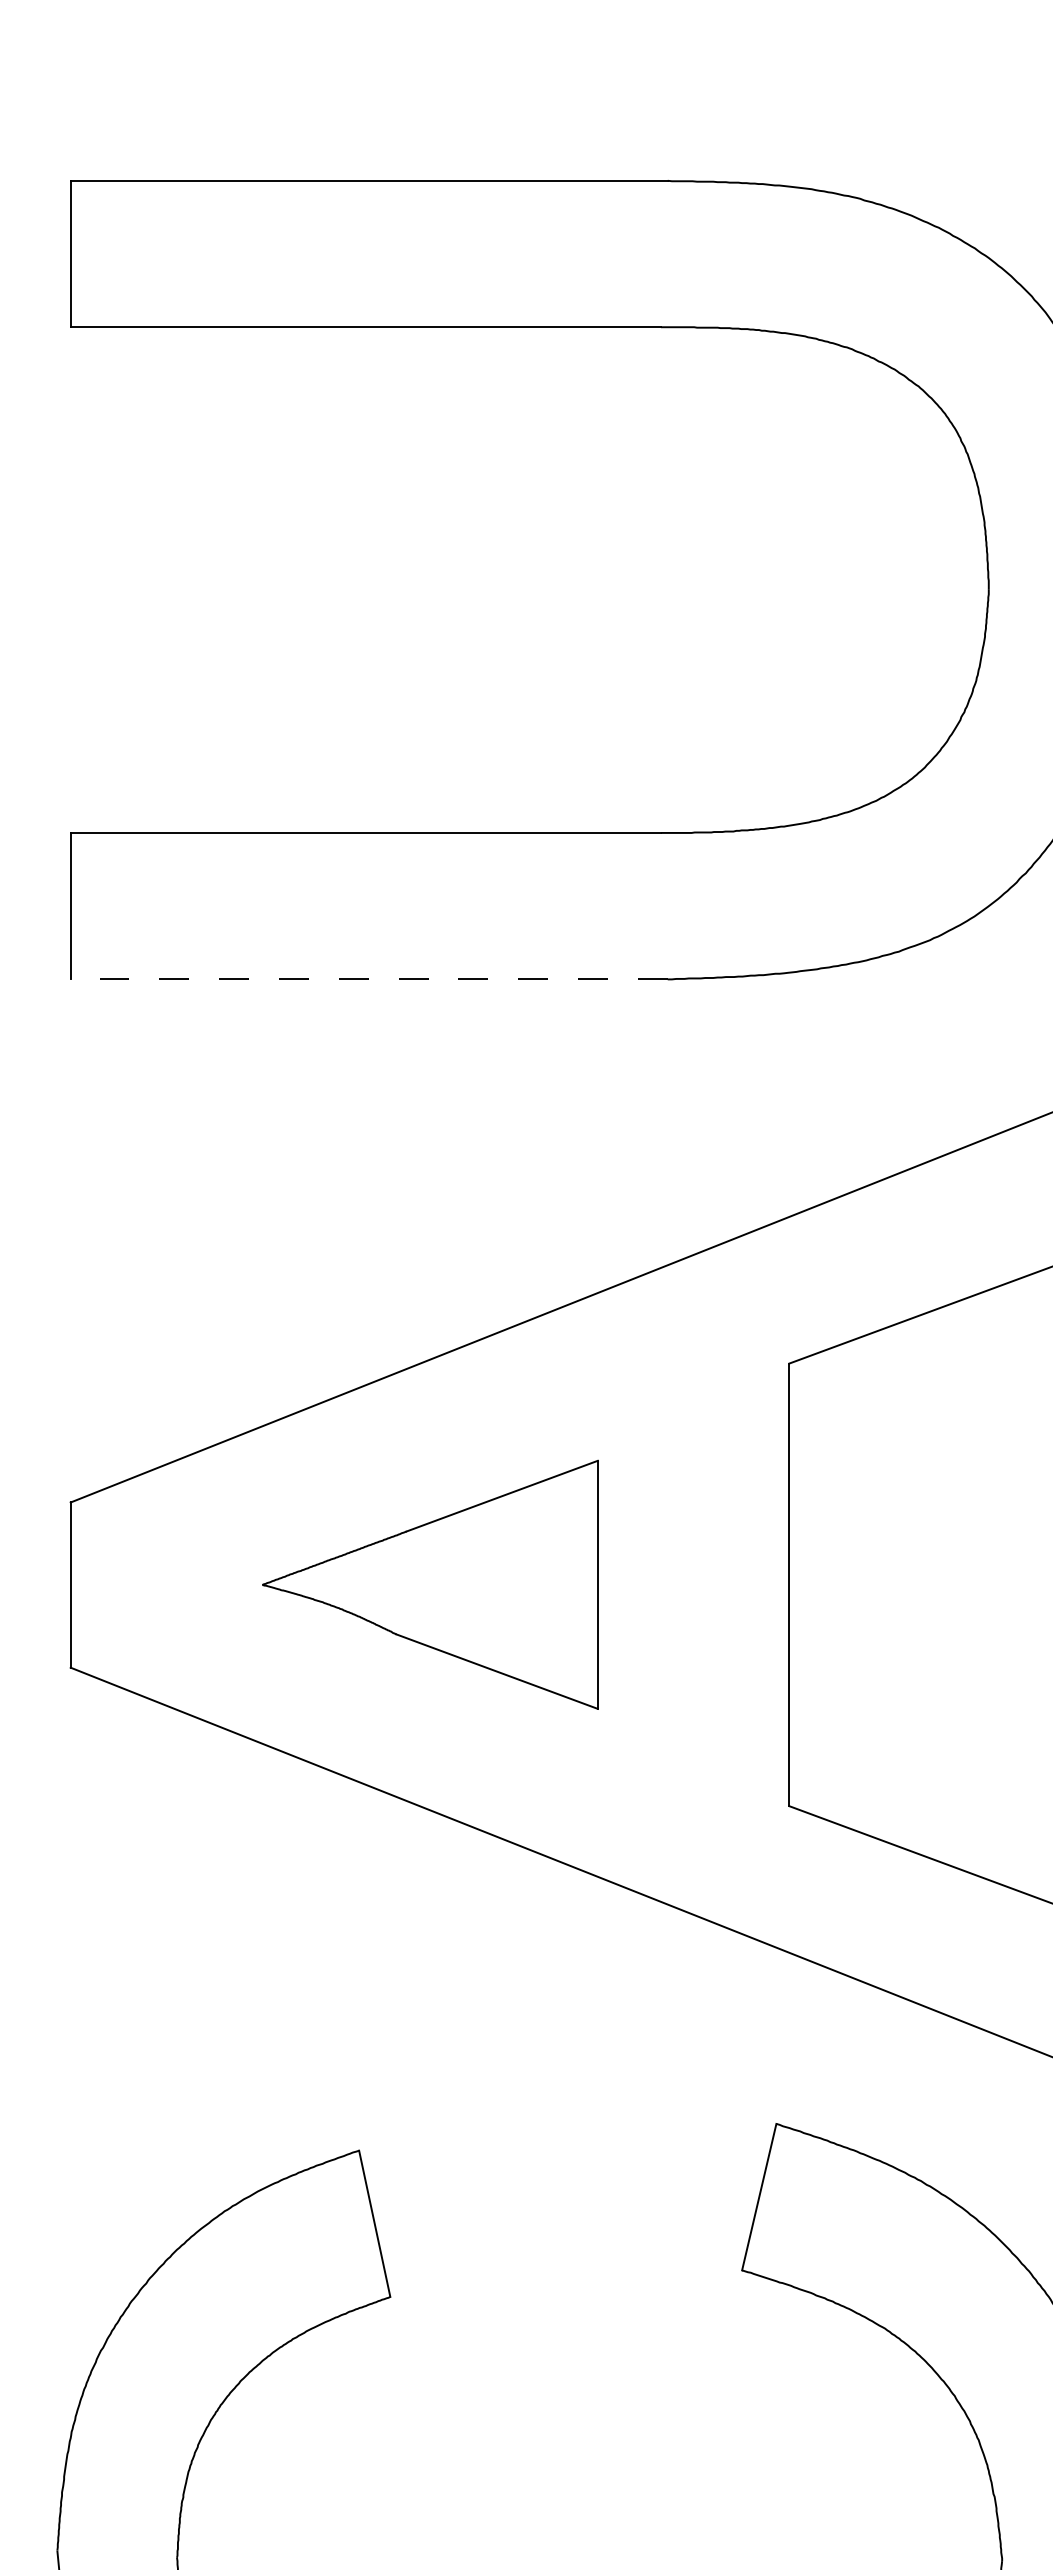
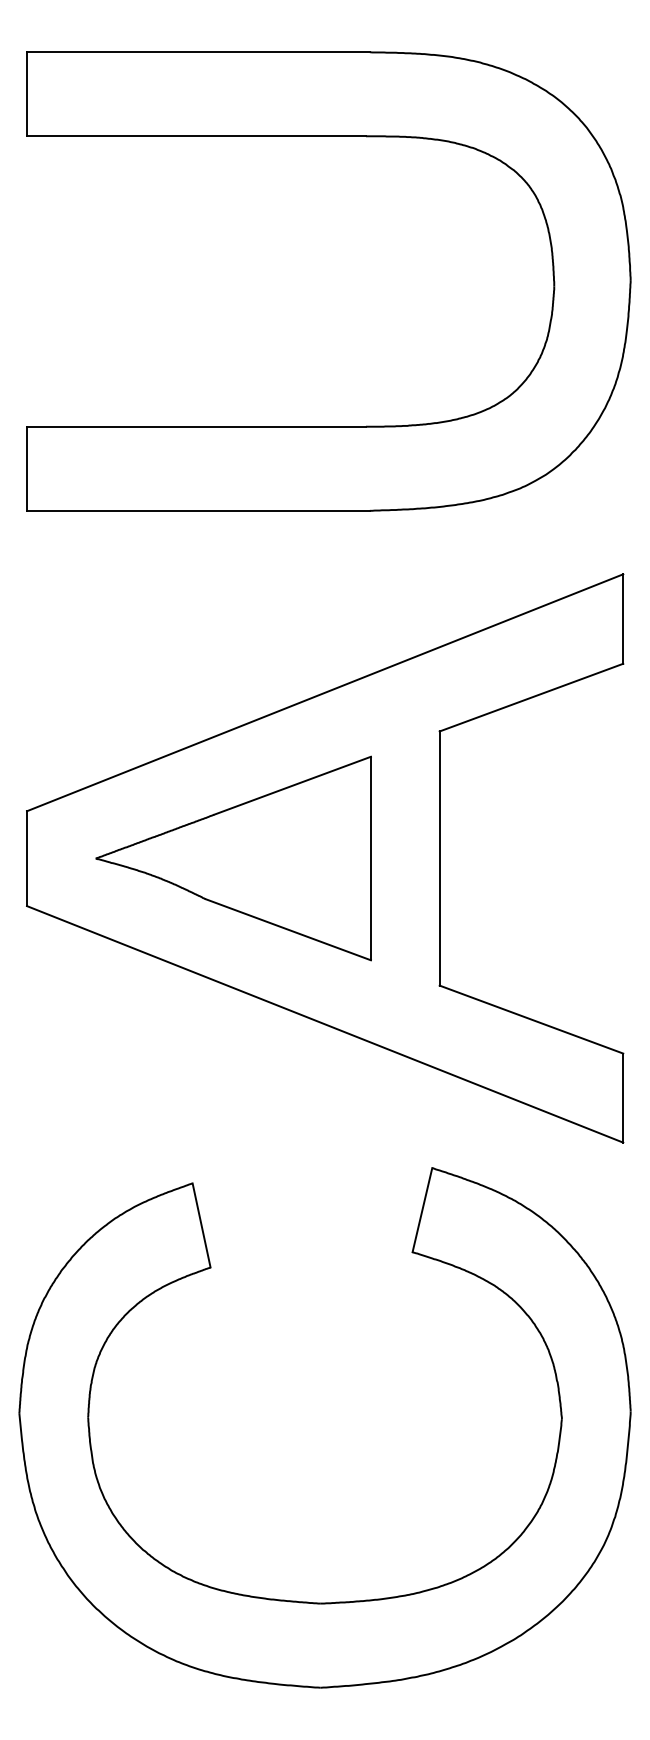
line: (367, 978) -> (197, 510), dashed -> solid
part: (430, 1584) -> (233, 858), size x1.43

